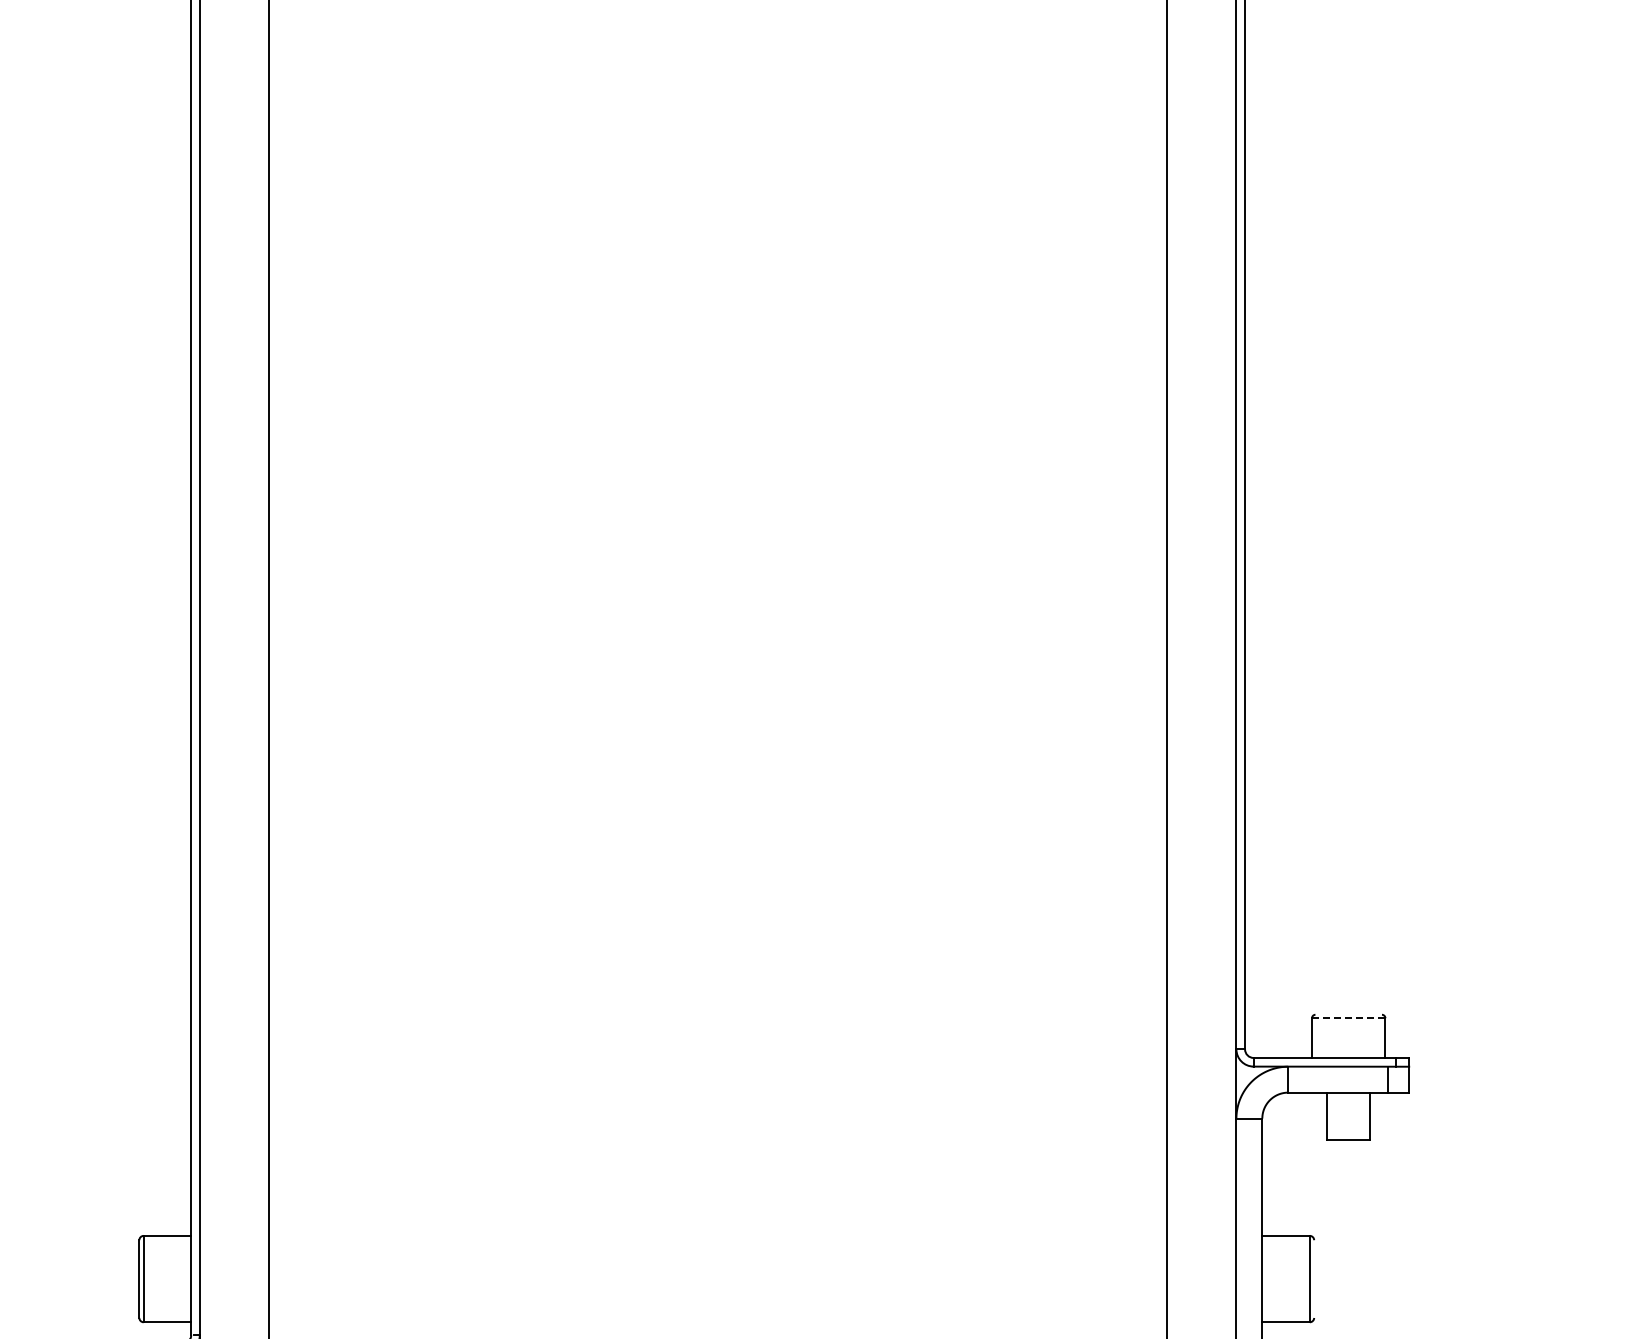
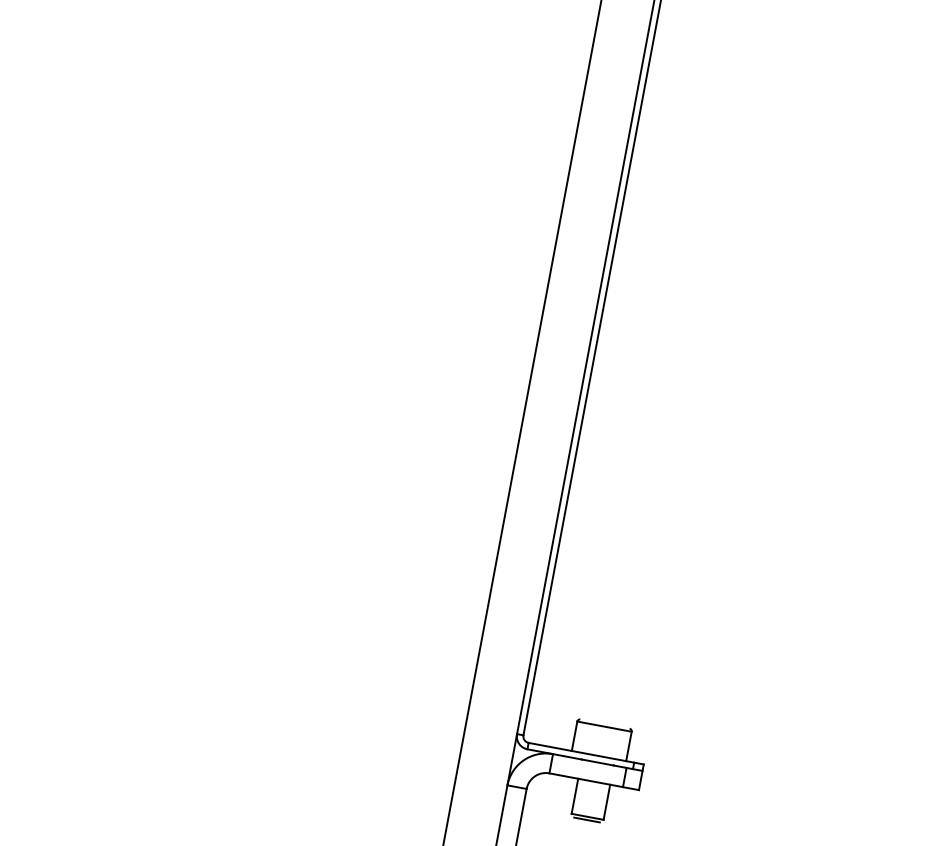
line: (1348, 1018) -> (604, 726), dashed -> solid
line: (1348, 1144) -> (586, 820), added

